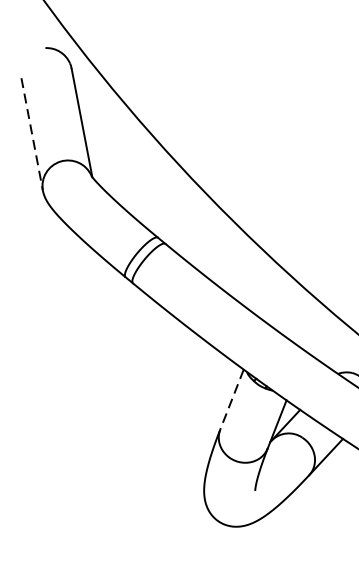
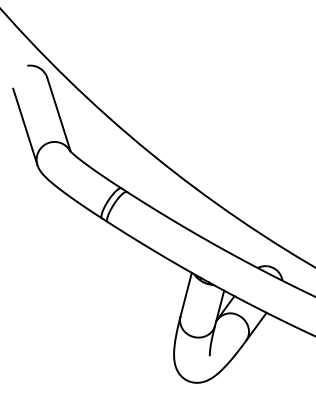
line: (32, 135) -> (25, 127), dashed -> solid
line: (232, 399) -> (186, 294), dashed -> solid

